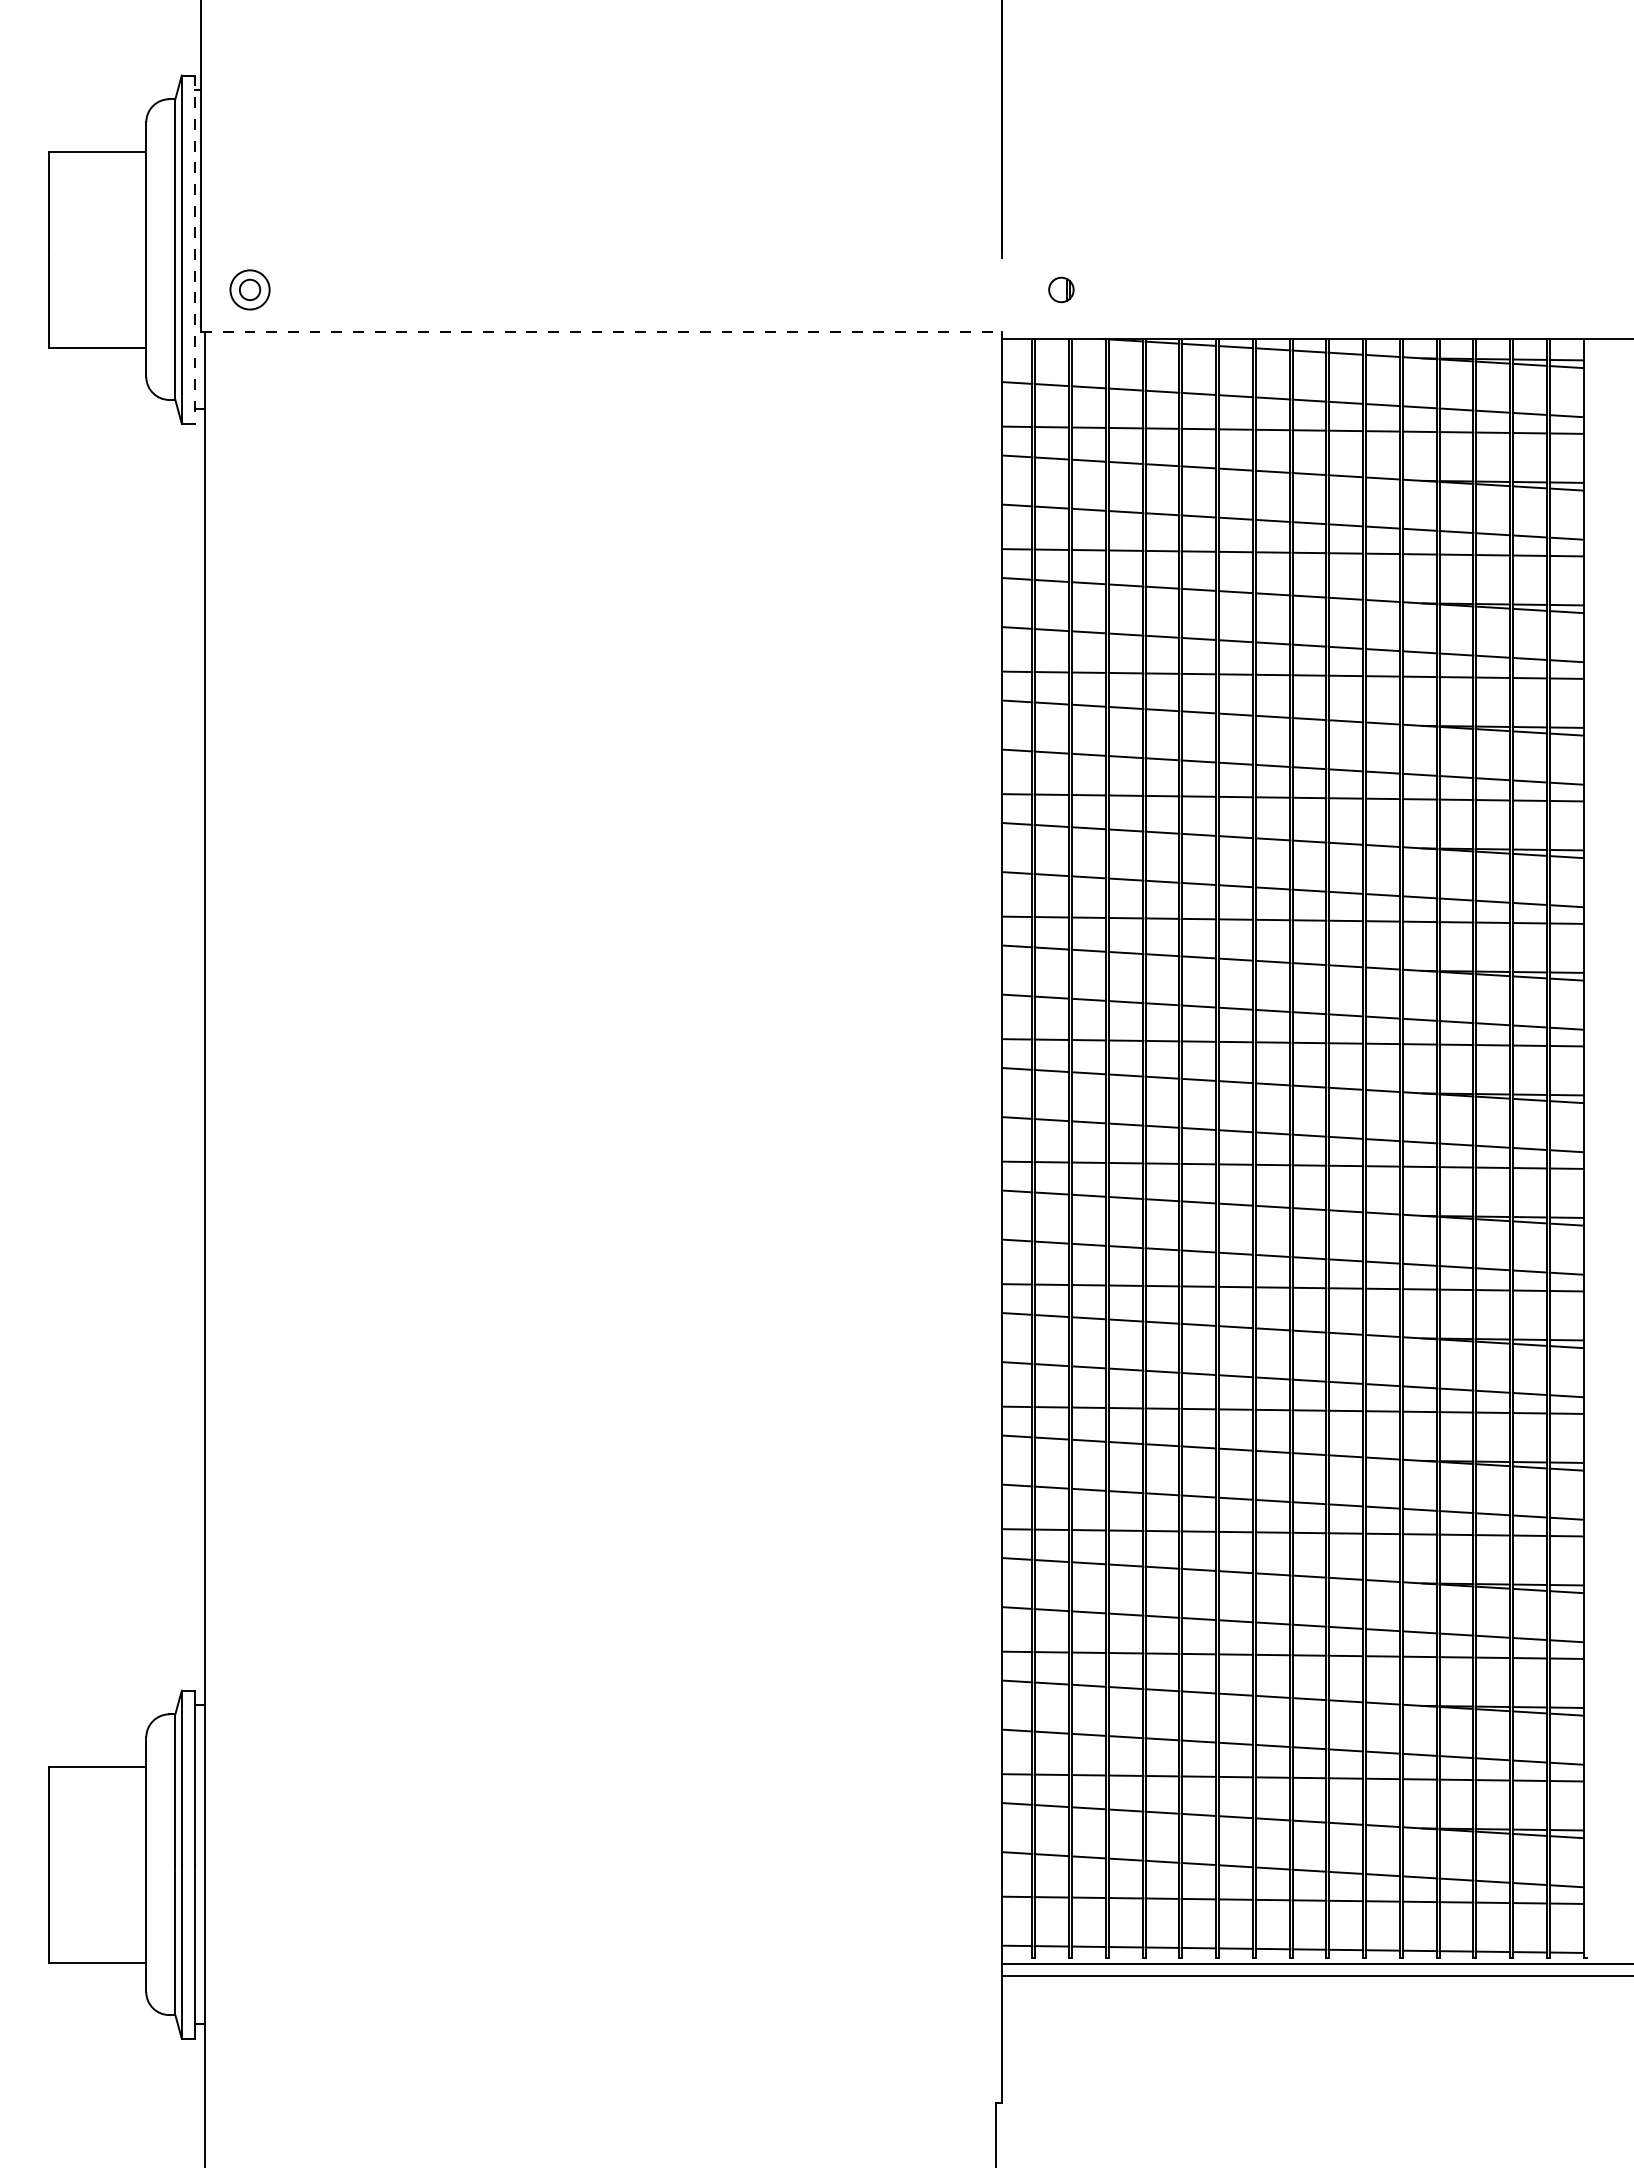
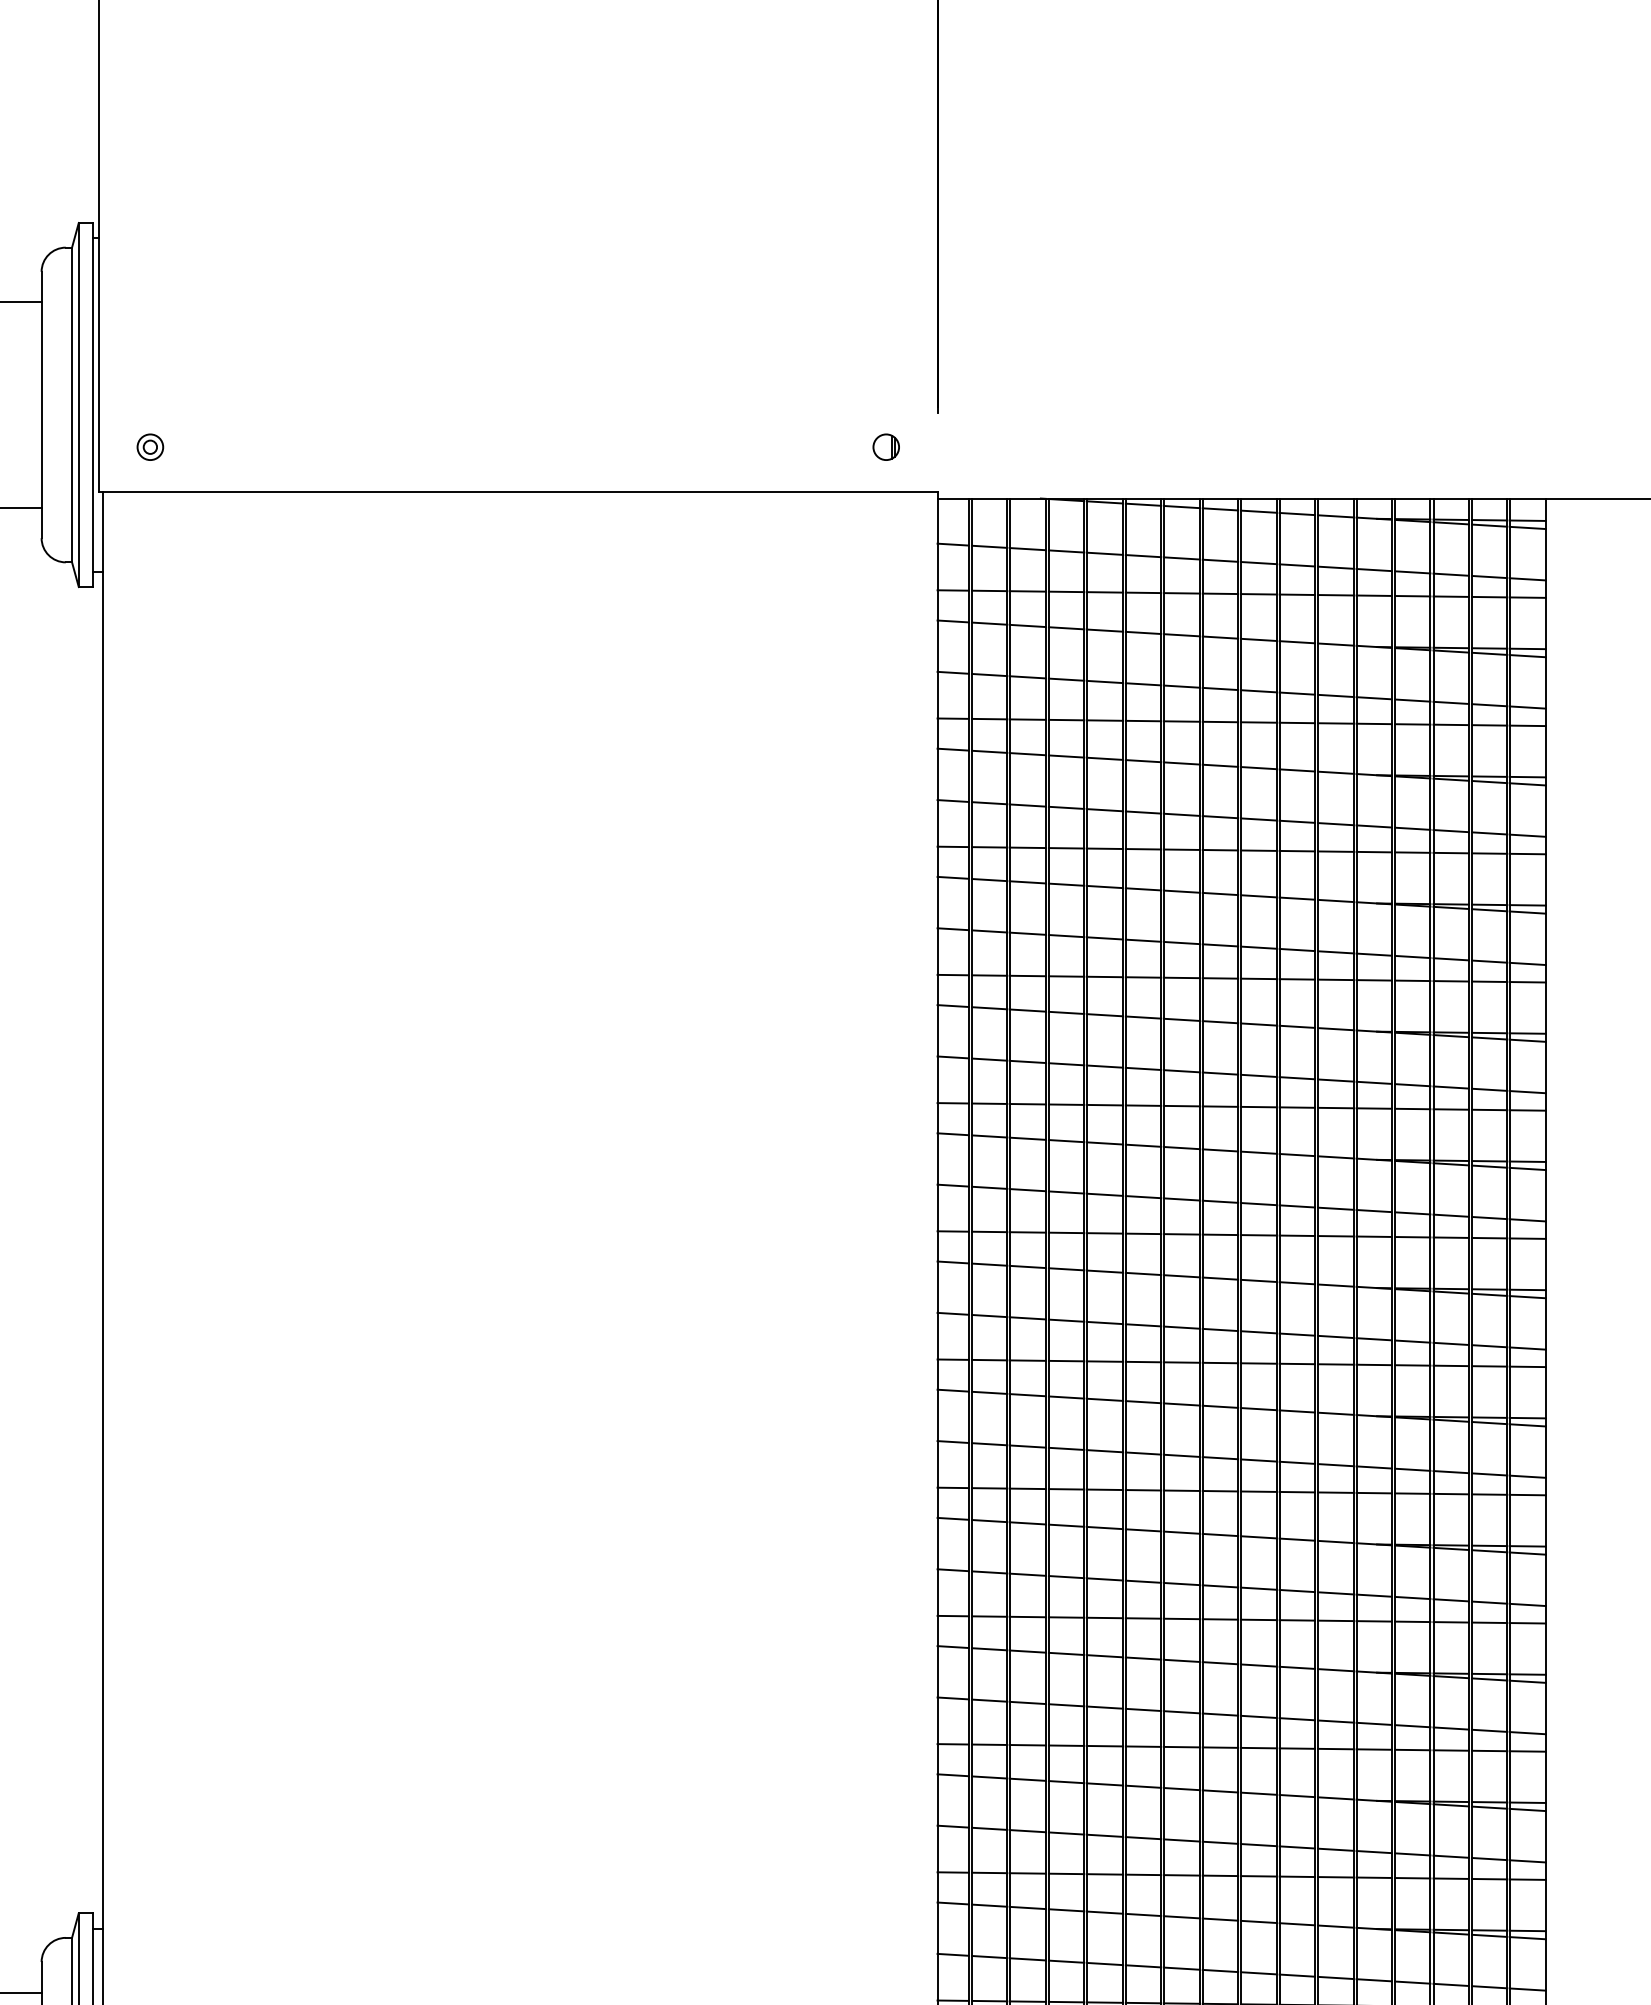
line: (195, 249) -> (93, 404), dashed -> solid
part: (250, 289) -> (150, 446), size x0.62
part: (1061, 289) -> (886, 446), moved
line: (601, 332) -> (518, 491), dashed -> solid

